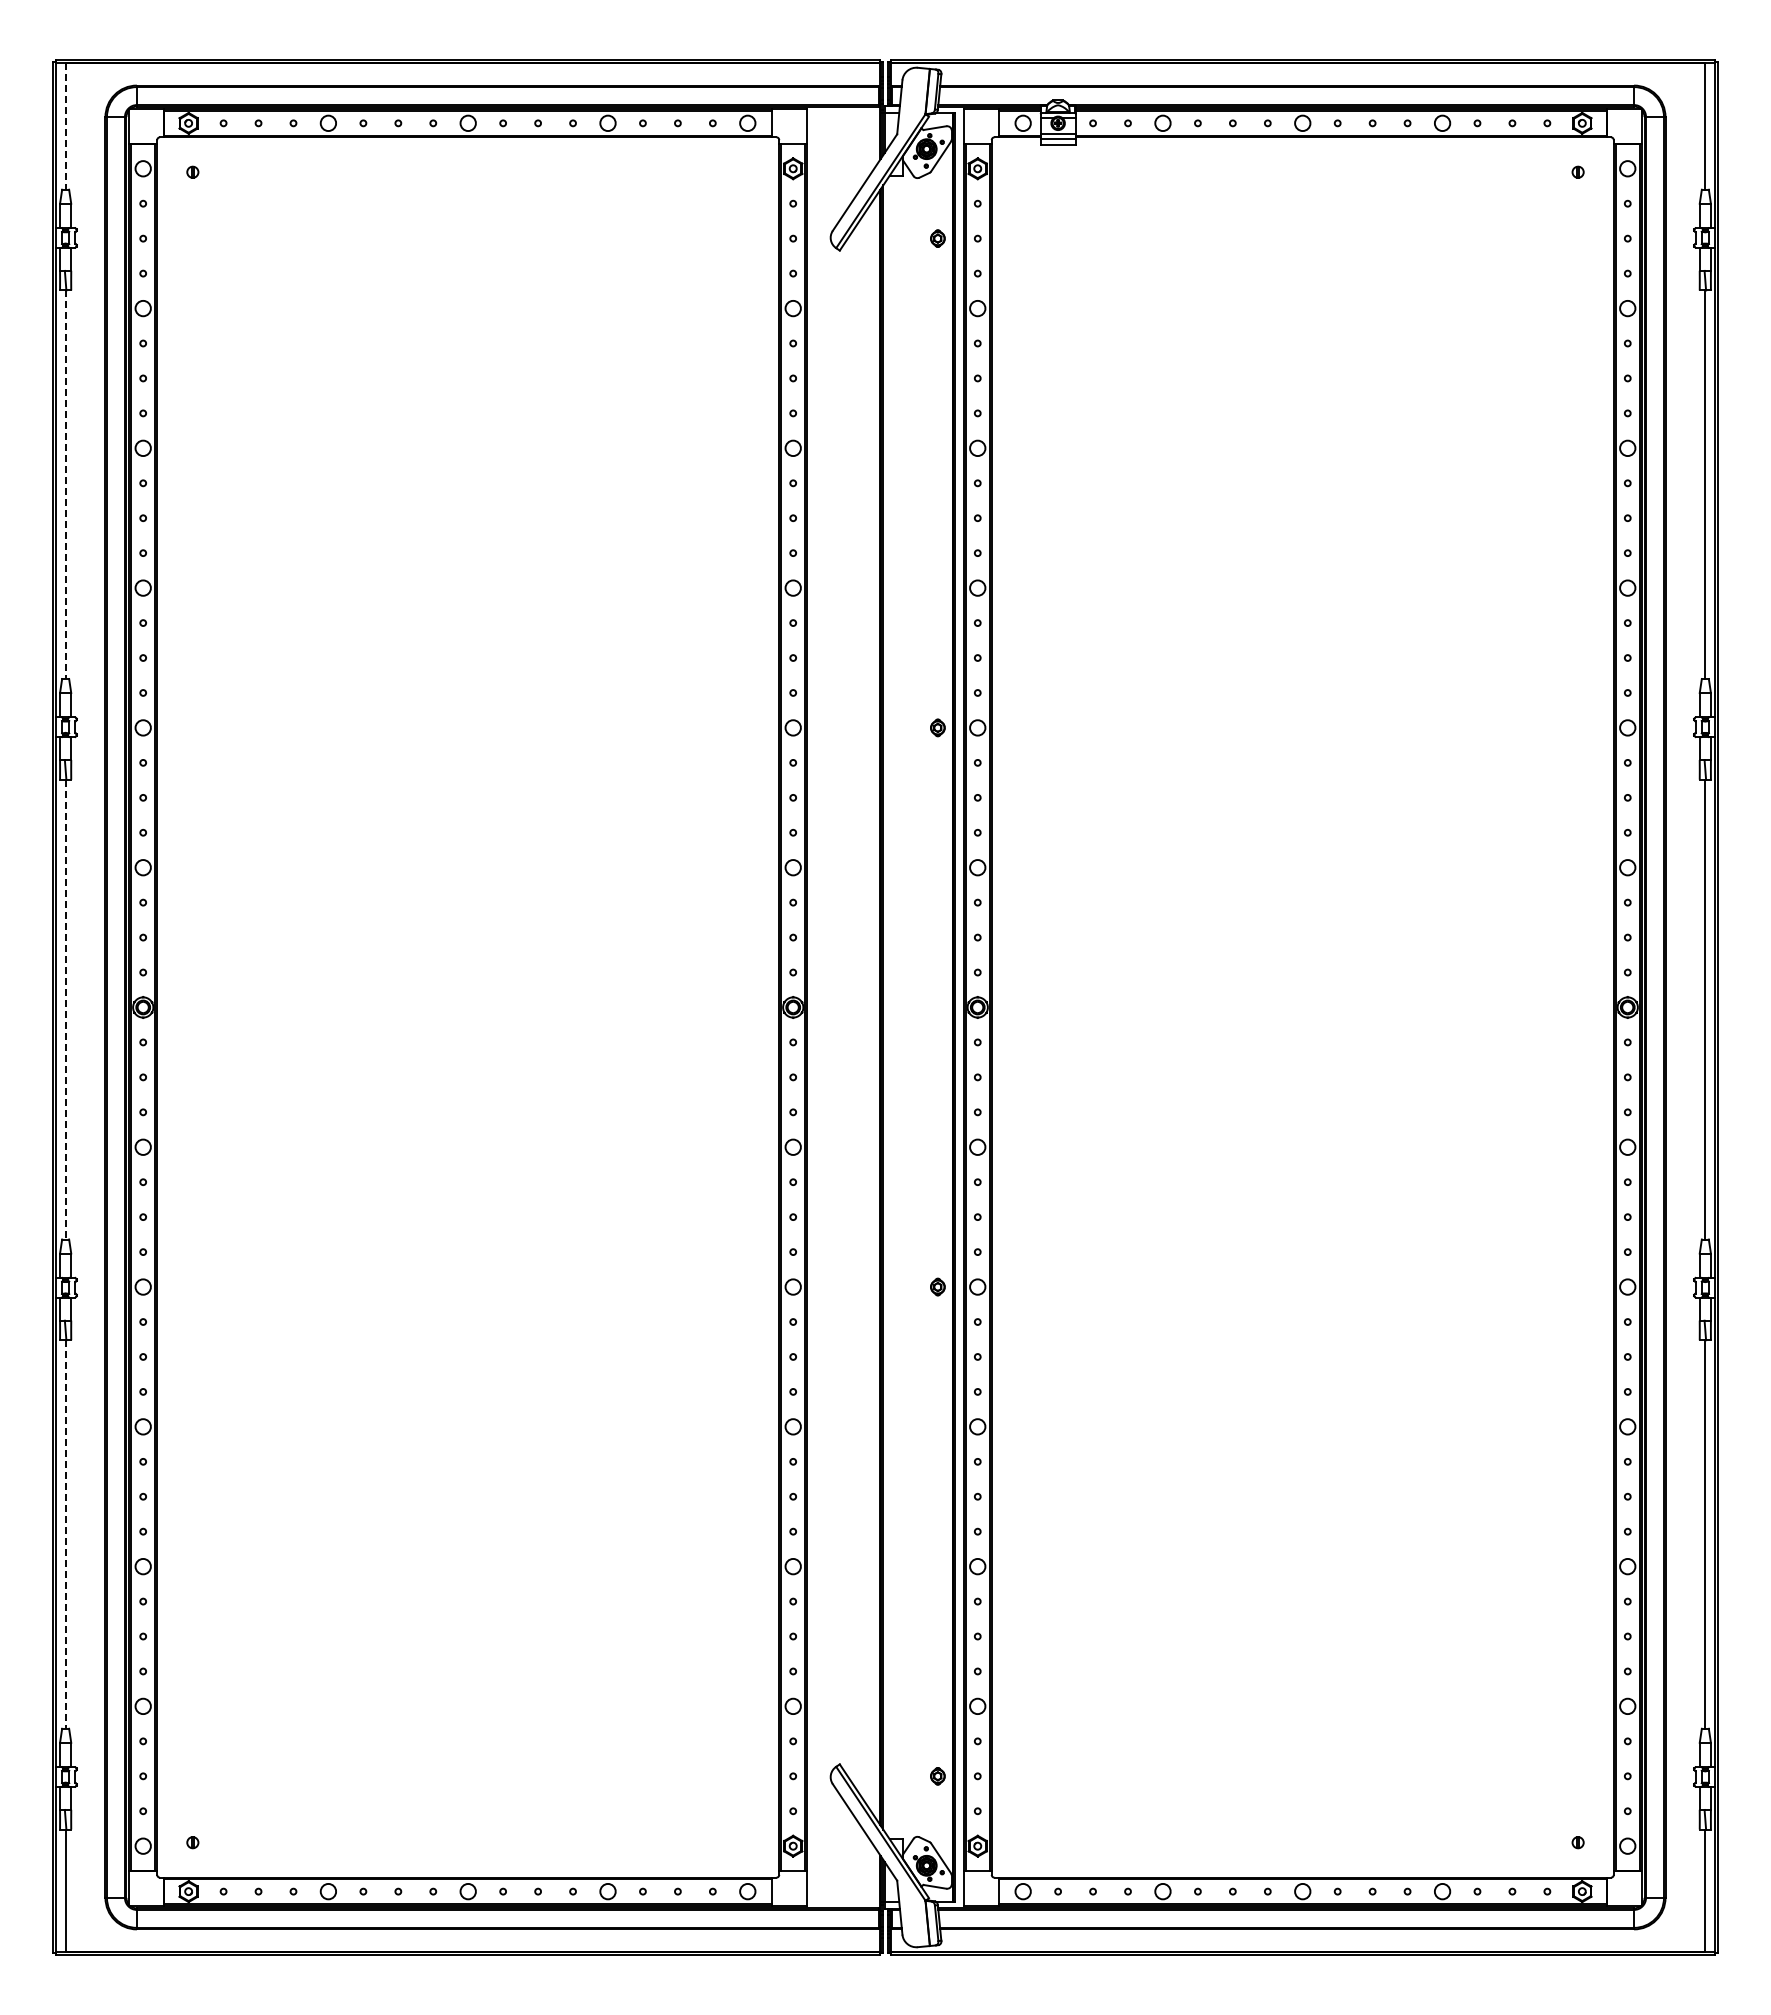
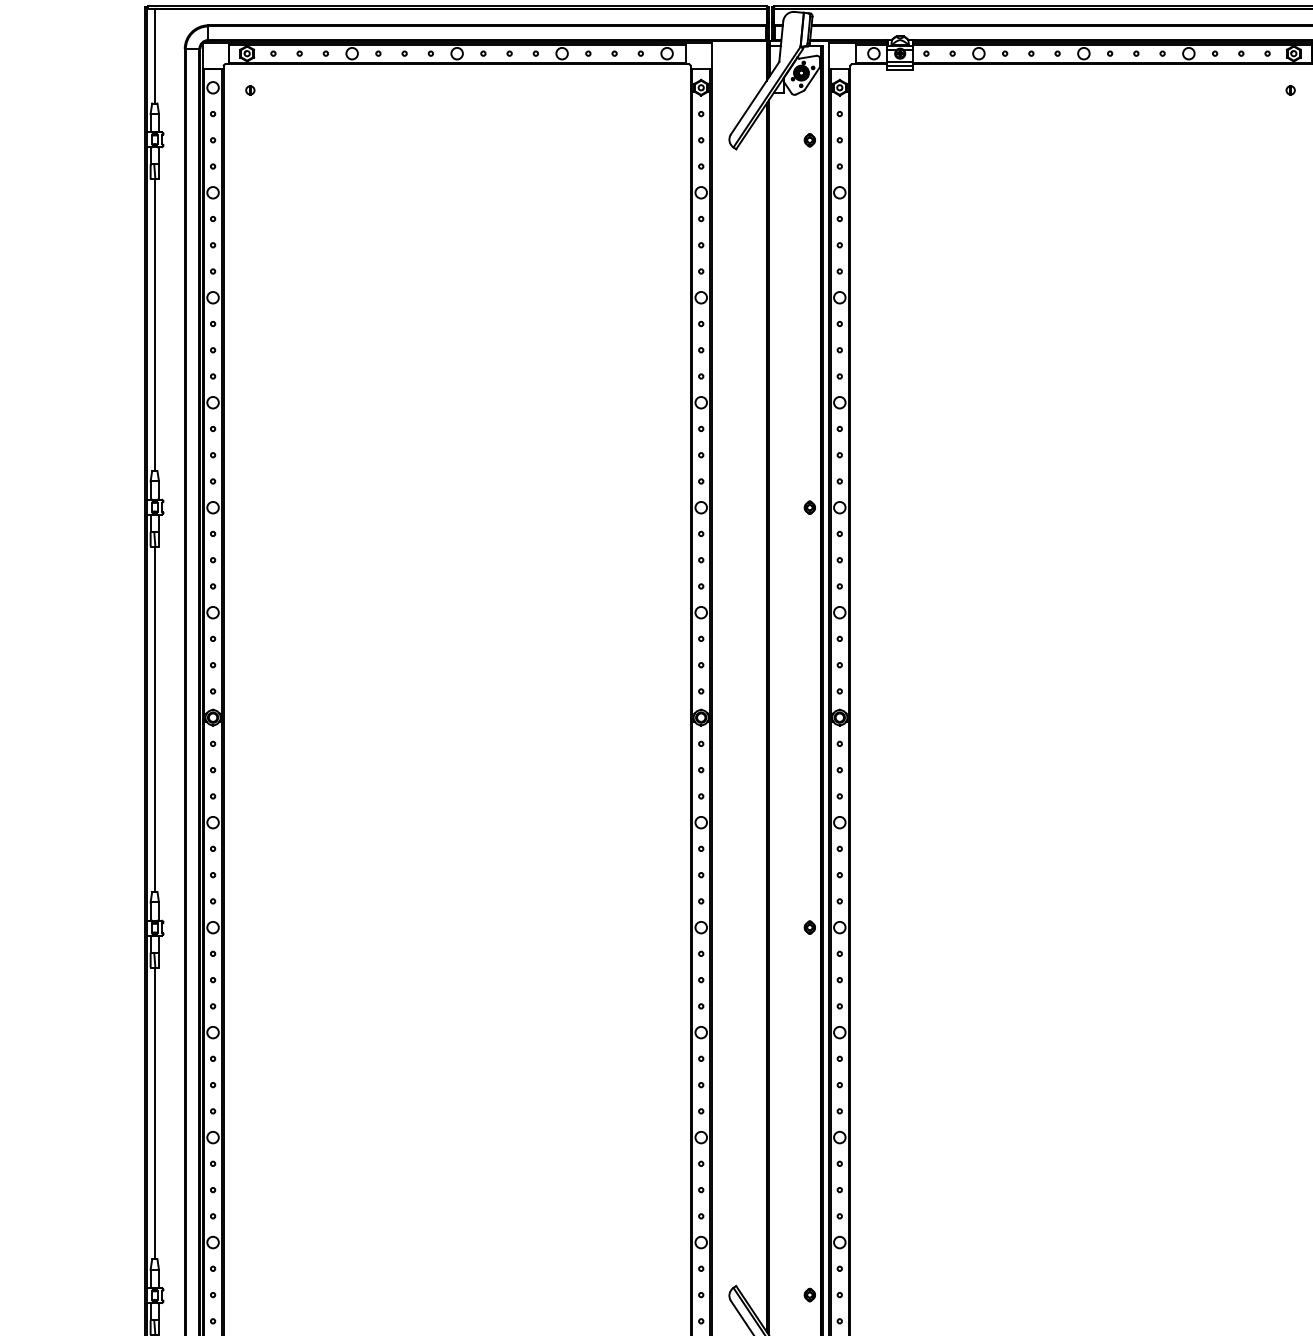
line: (66, 127) -> (155, 56), dashed -> solid
line: (66, 485) -> (155, 325), dashed -> solid
line: (66, 1009) -> (155, 719), dashed -> solid
line: (66, 1535) -> (155, 1114), dashed -> solid

